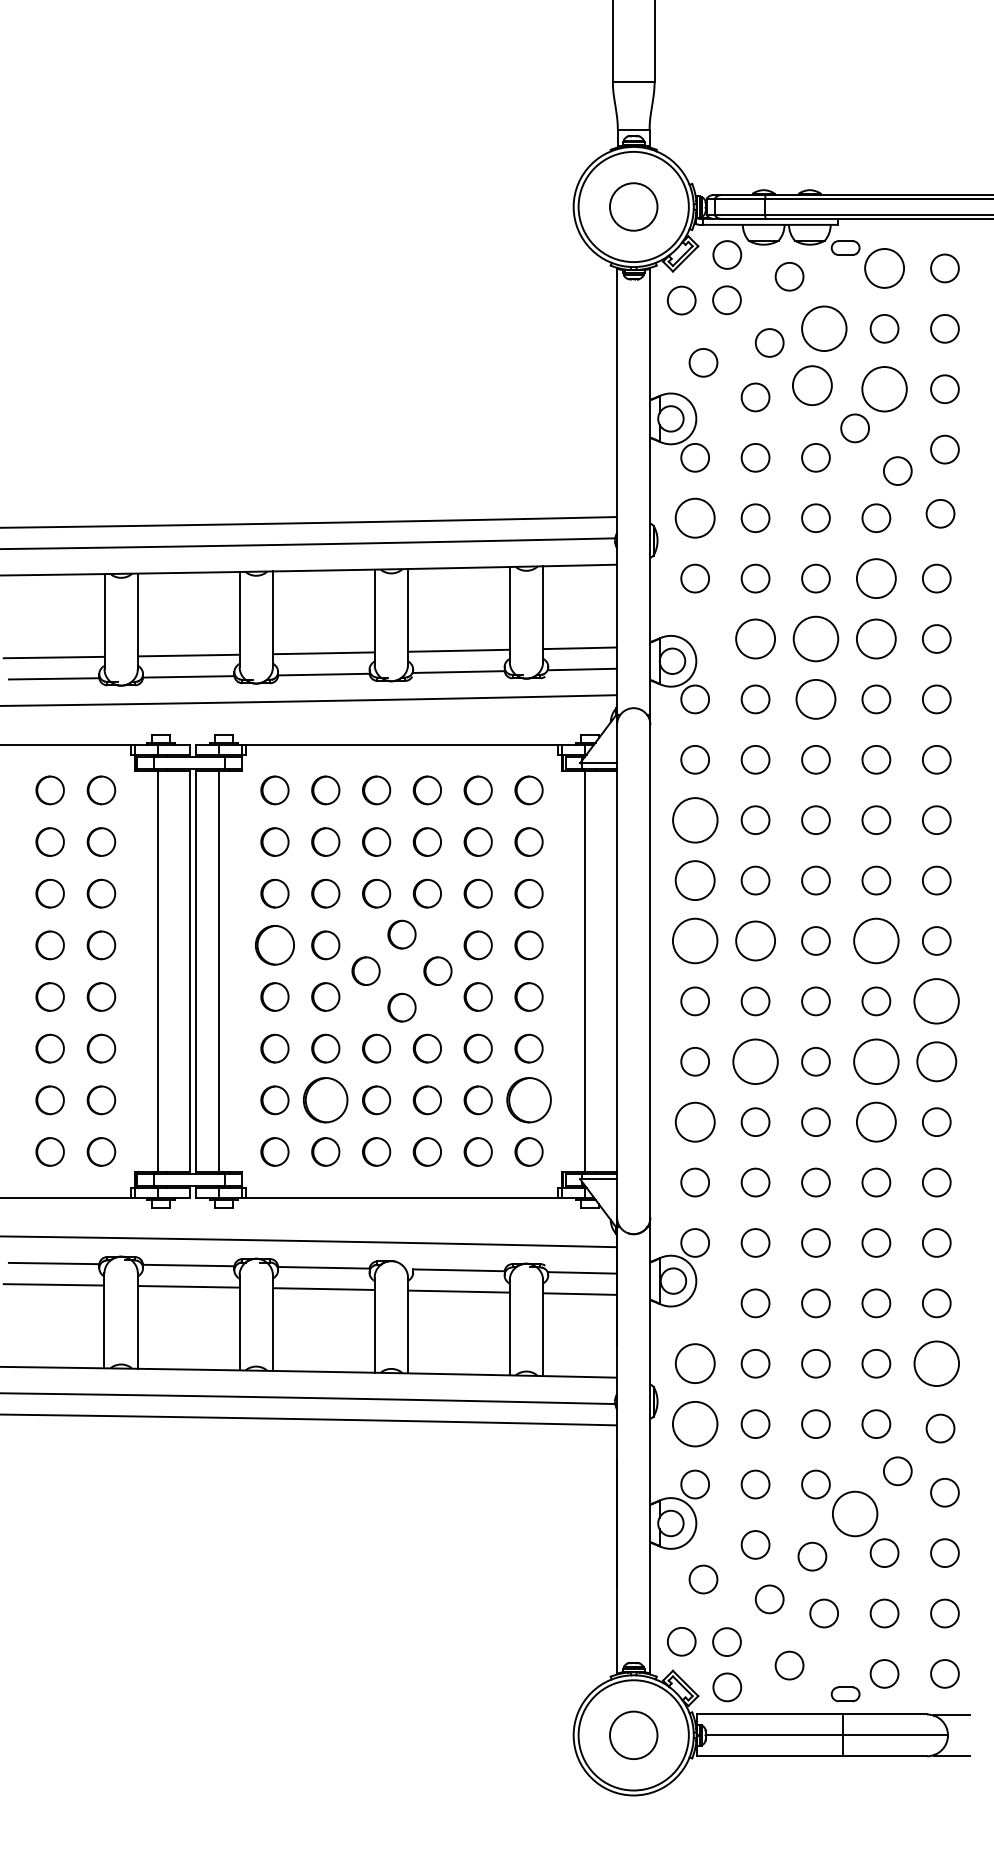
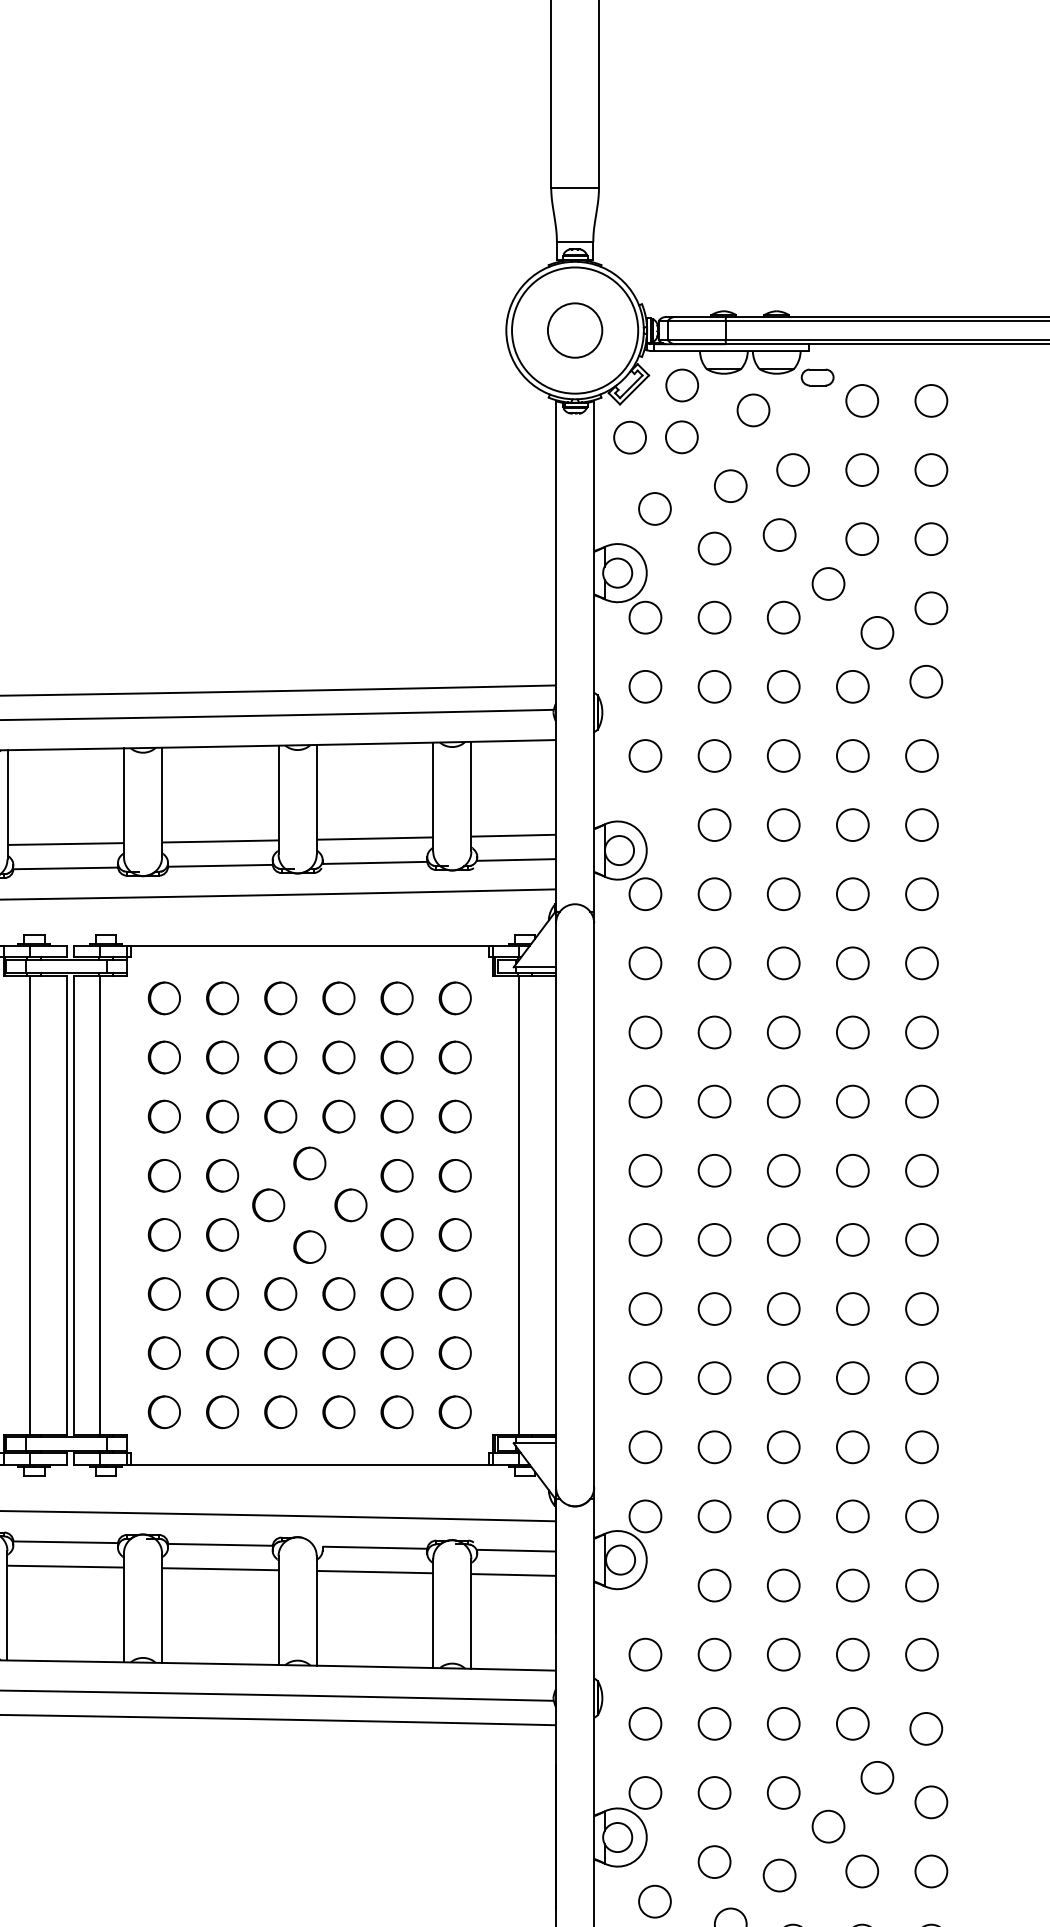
circle: (884, 268) -> (862, 400), size x0.71
circle: (823, 328) -> (792, 469), size x0.62
circle: (812, 385) -> (779, 534), size x0.71
circle: (884, 389) -> (862, 539), size x0.62
circle: (695, 518) -> (645, 687), size x0.71
circle: (876, 578) -> (853, 755), size x0.71
circle: (755, 638) -> (714, 824), size x0.71
circle: (815, 638) -> (783, 824), size x0.62
circle: (876, 638) -> (853, 824), size x0.71
circle: (815, 699) -> (783, 894), size x0.71
circle: (694, 819) -> (644, 1031), size x0.62
circle: (695, 880) -> (645, 1101), size x0.71
circle: (695, 940) -> (645, 1170), size x0.62
circle: (755, 940) -> (714, 1170), size x0.71
circle: (876, 940) -> (853, 1170), size x0.62
part: (274, 945) -> (163, 1175), size x0.71
circle: (936, 1001) -> (921, 1240), size x0.62
circle: (755, 1061) -> (714, 1308), size x0.62
circle: (876, 1061) -> (853, 1308), size x0.62
circle: (936, 1061) -> (921, 1308), size x0.71
part: (325, 1100) -> (222, 1353), size x0.62
part: (528, 1100) -> (454, 1353), size x0.62
circle: (694, 1121) -> (644, 1377), size x0.71
circle: (876, 1122) -> (853, 1378), size x0.71
circle: (694, 1363) -> (644, 1654), size x0.71
circle: (936, 1363) -> (921, 1654), size x0.62
circle: (695, 1424) -> (645, 1724), size x0.62
circle: (855, 1513) -> (828, 1826), size x0.62

